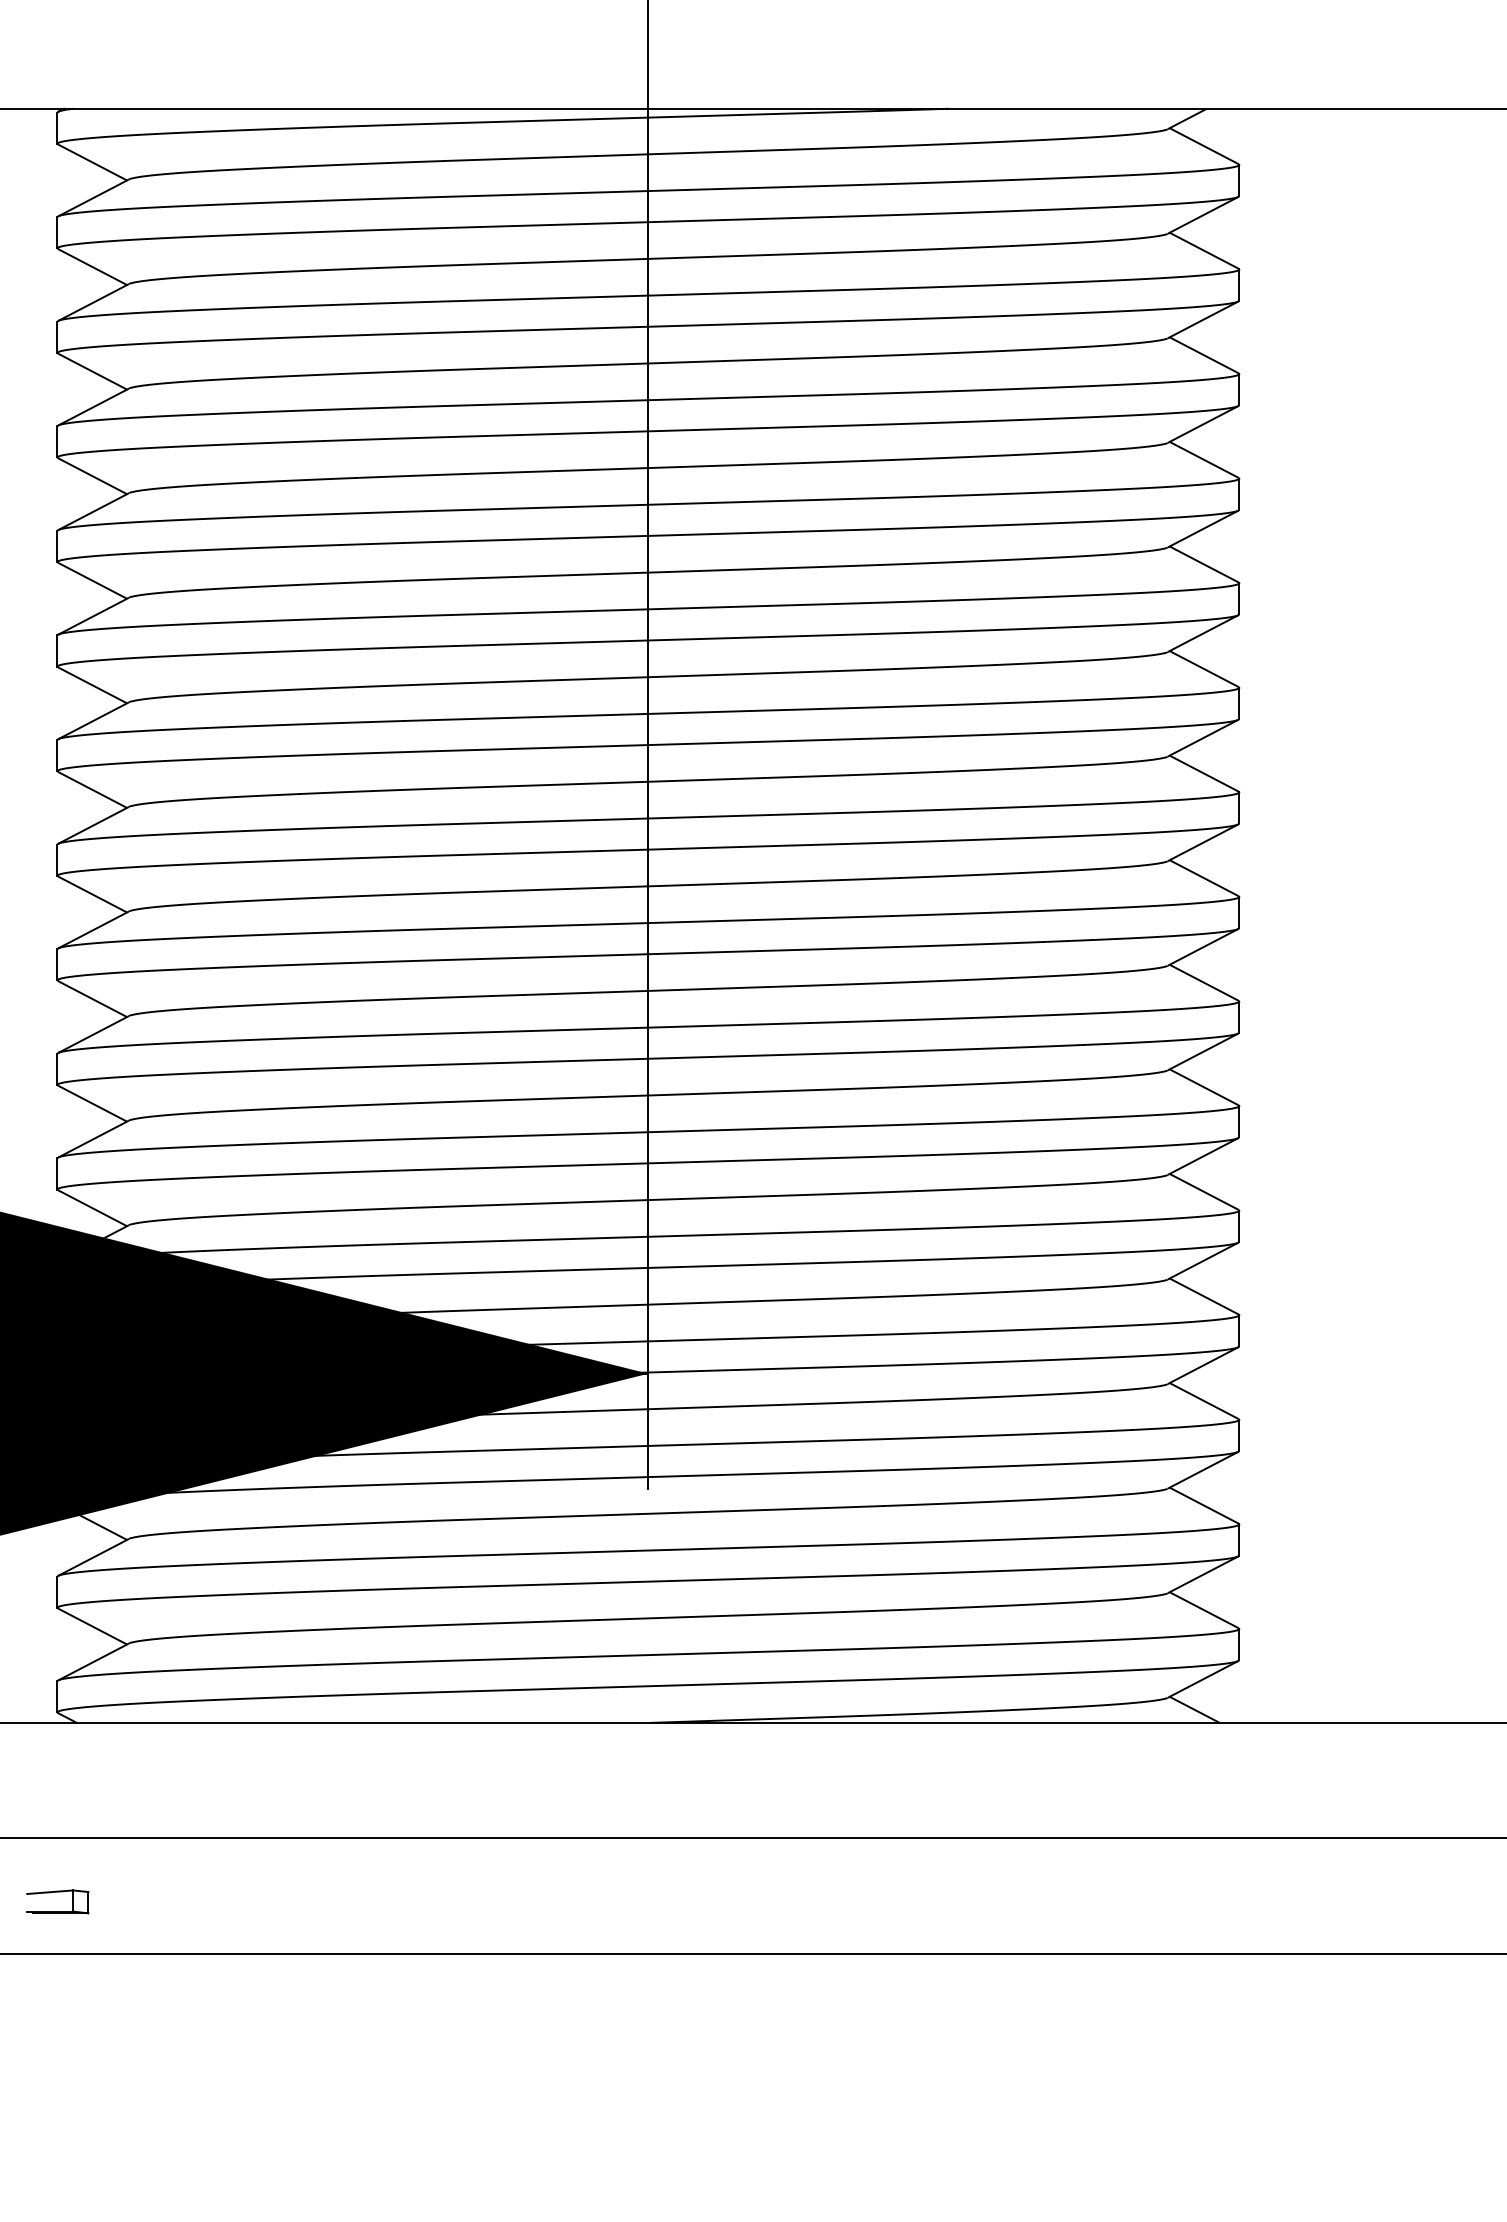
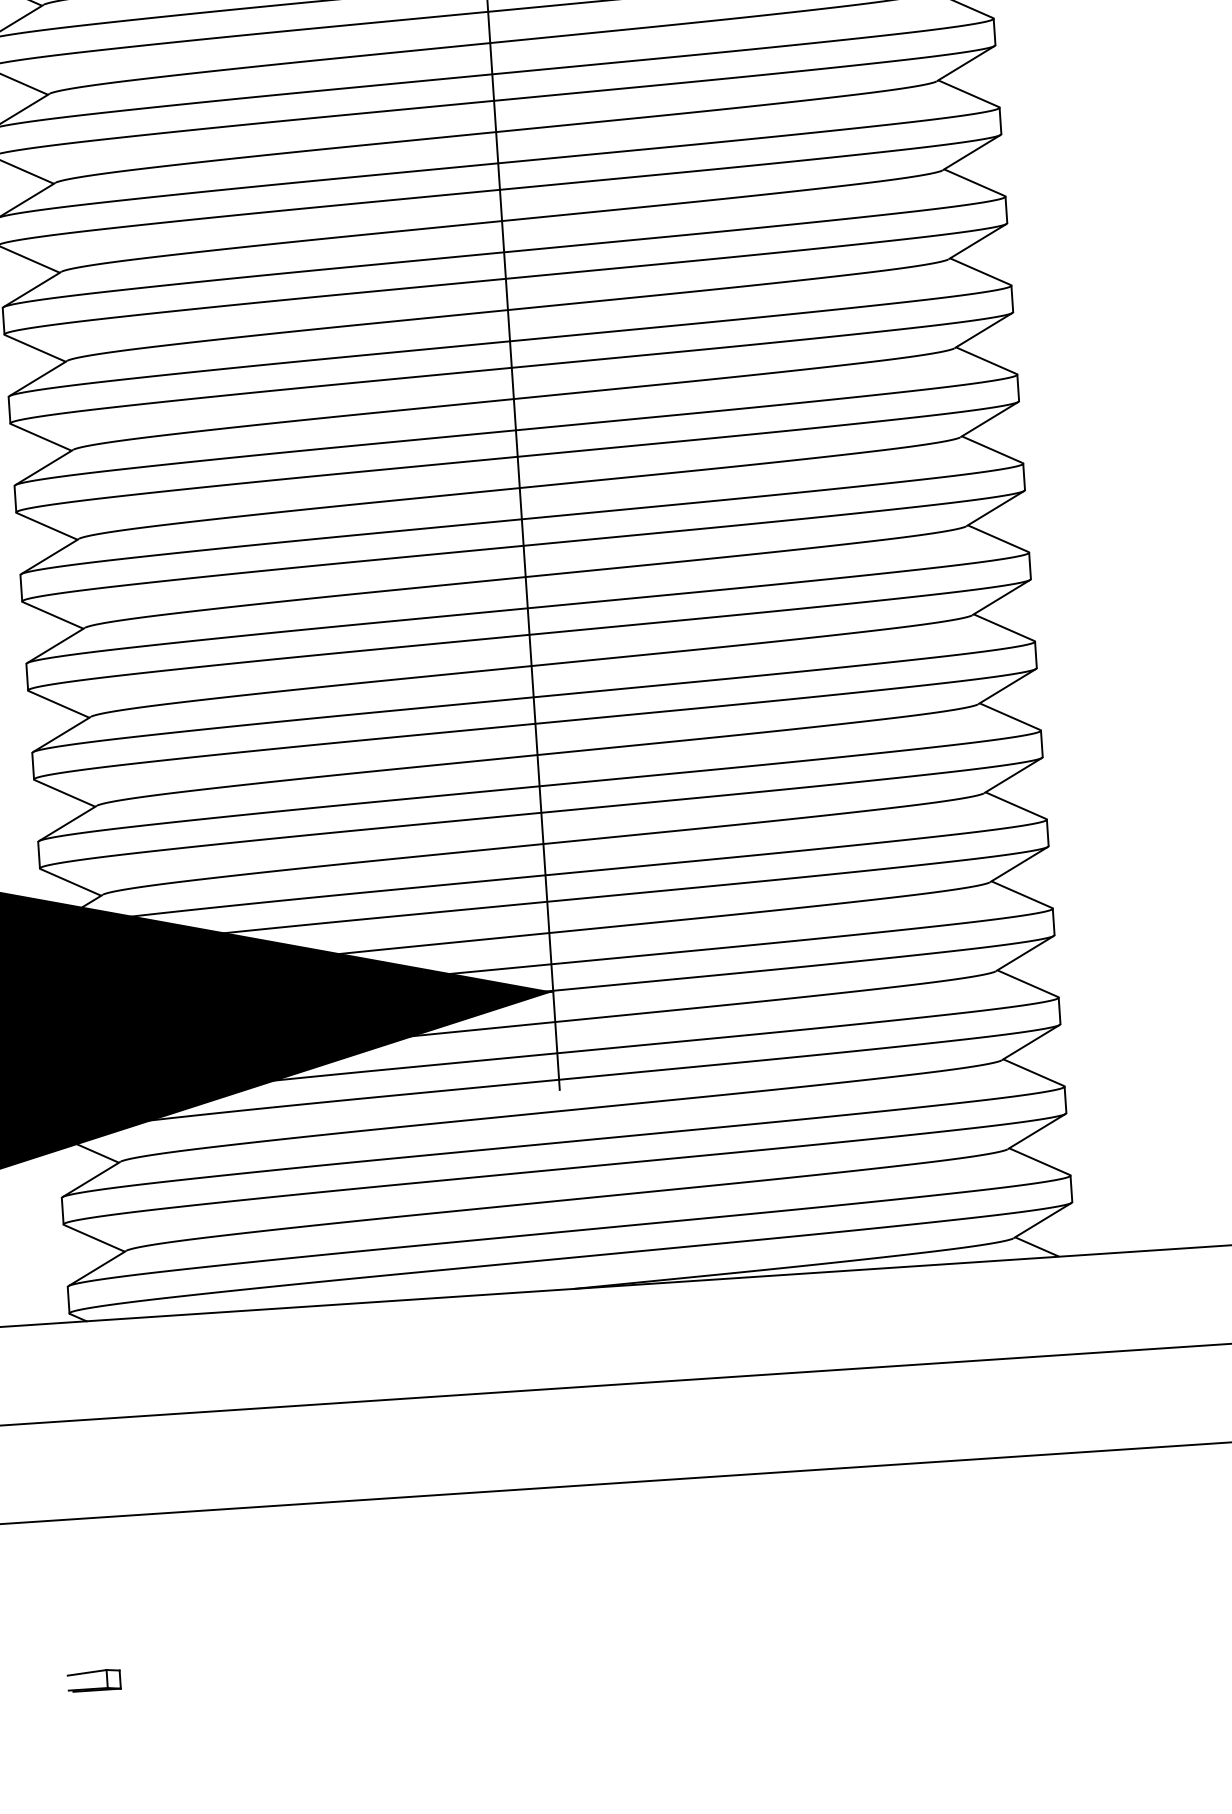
part: (57, 1892) -> (93, 1672), moved

